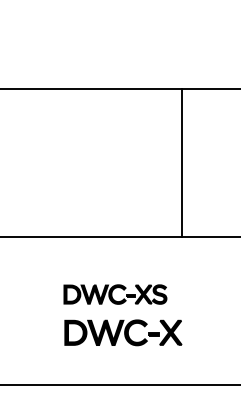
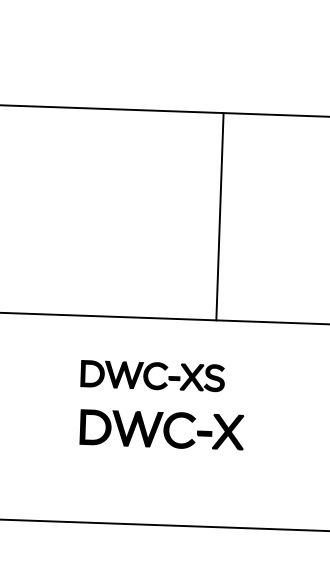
line: (182, 162) -> (220, 216), moved
part: (122, 315) -> (161, 405), moved

